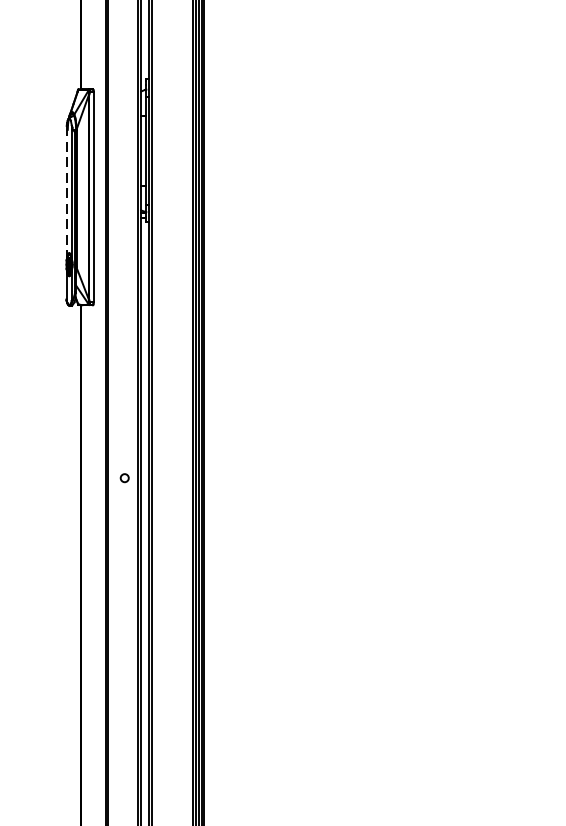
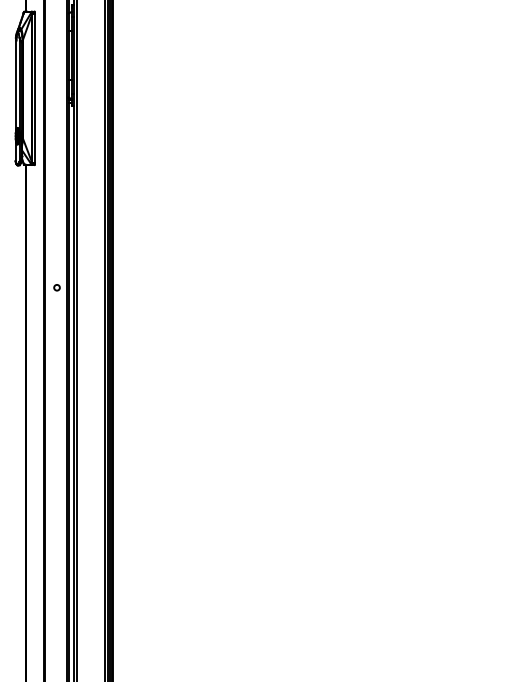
line: (66, 193) -> (15, 85), dashed -> solid

